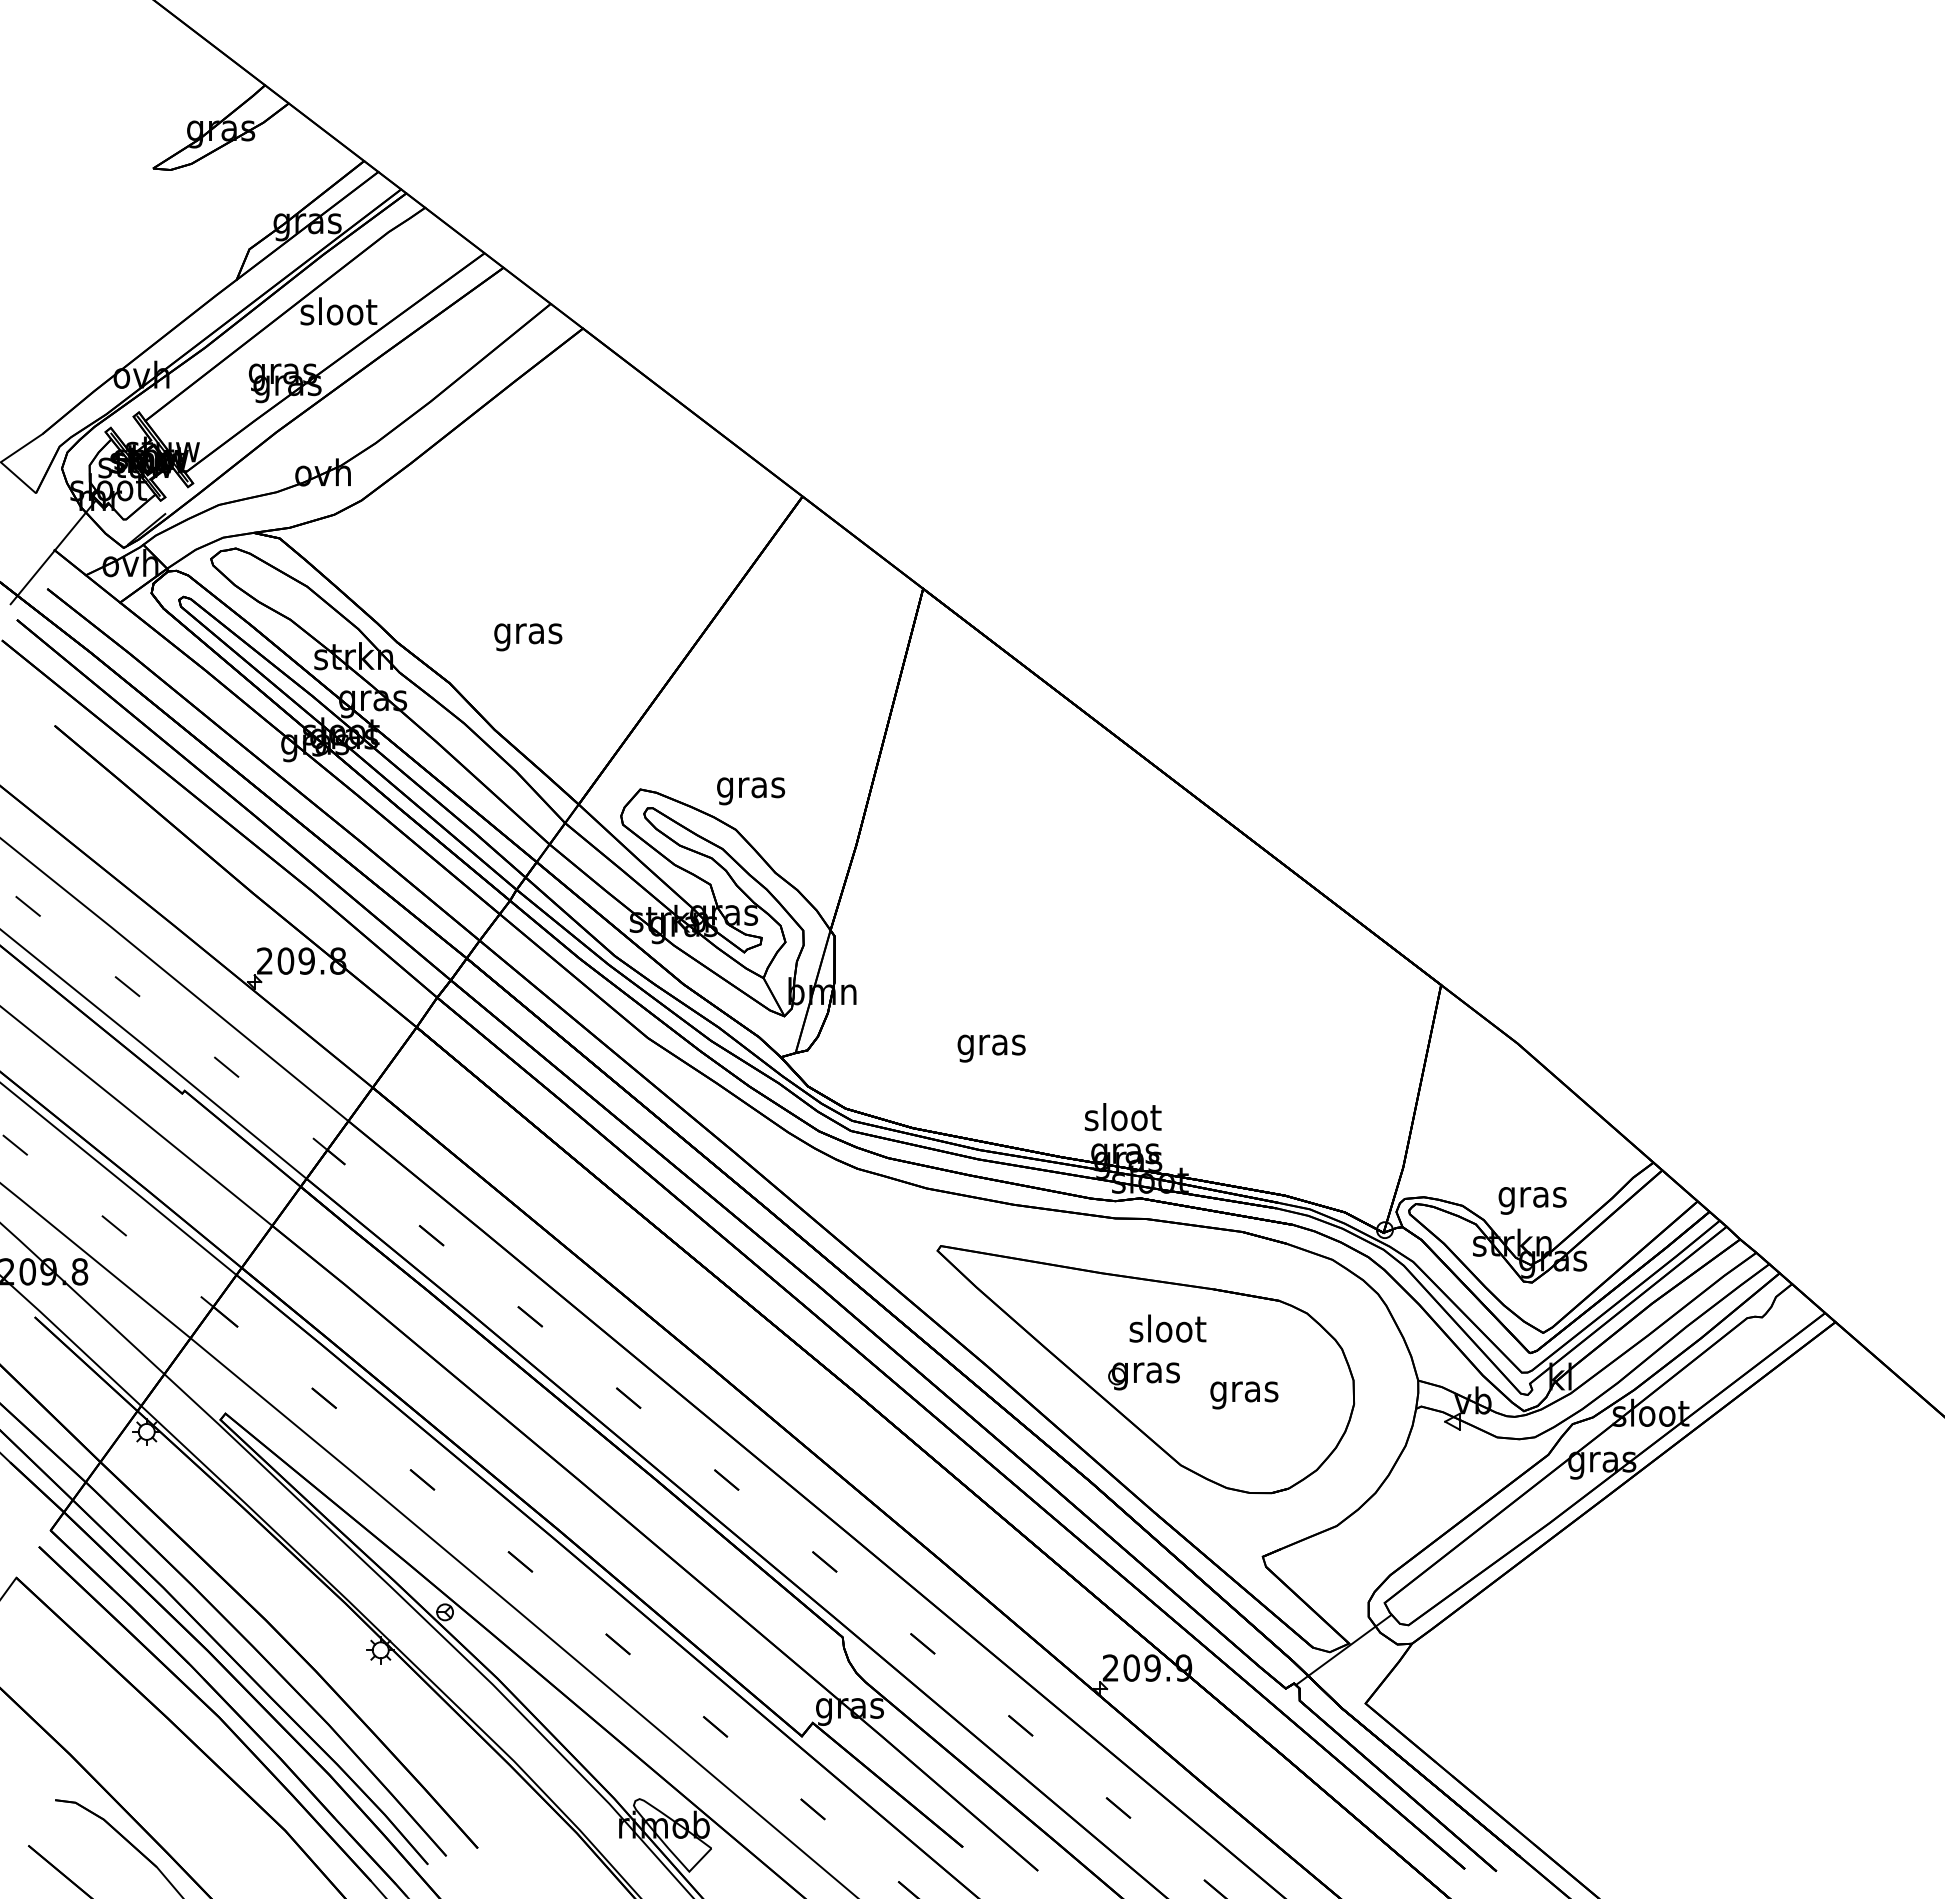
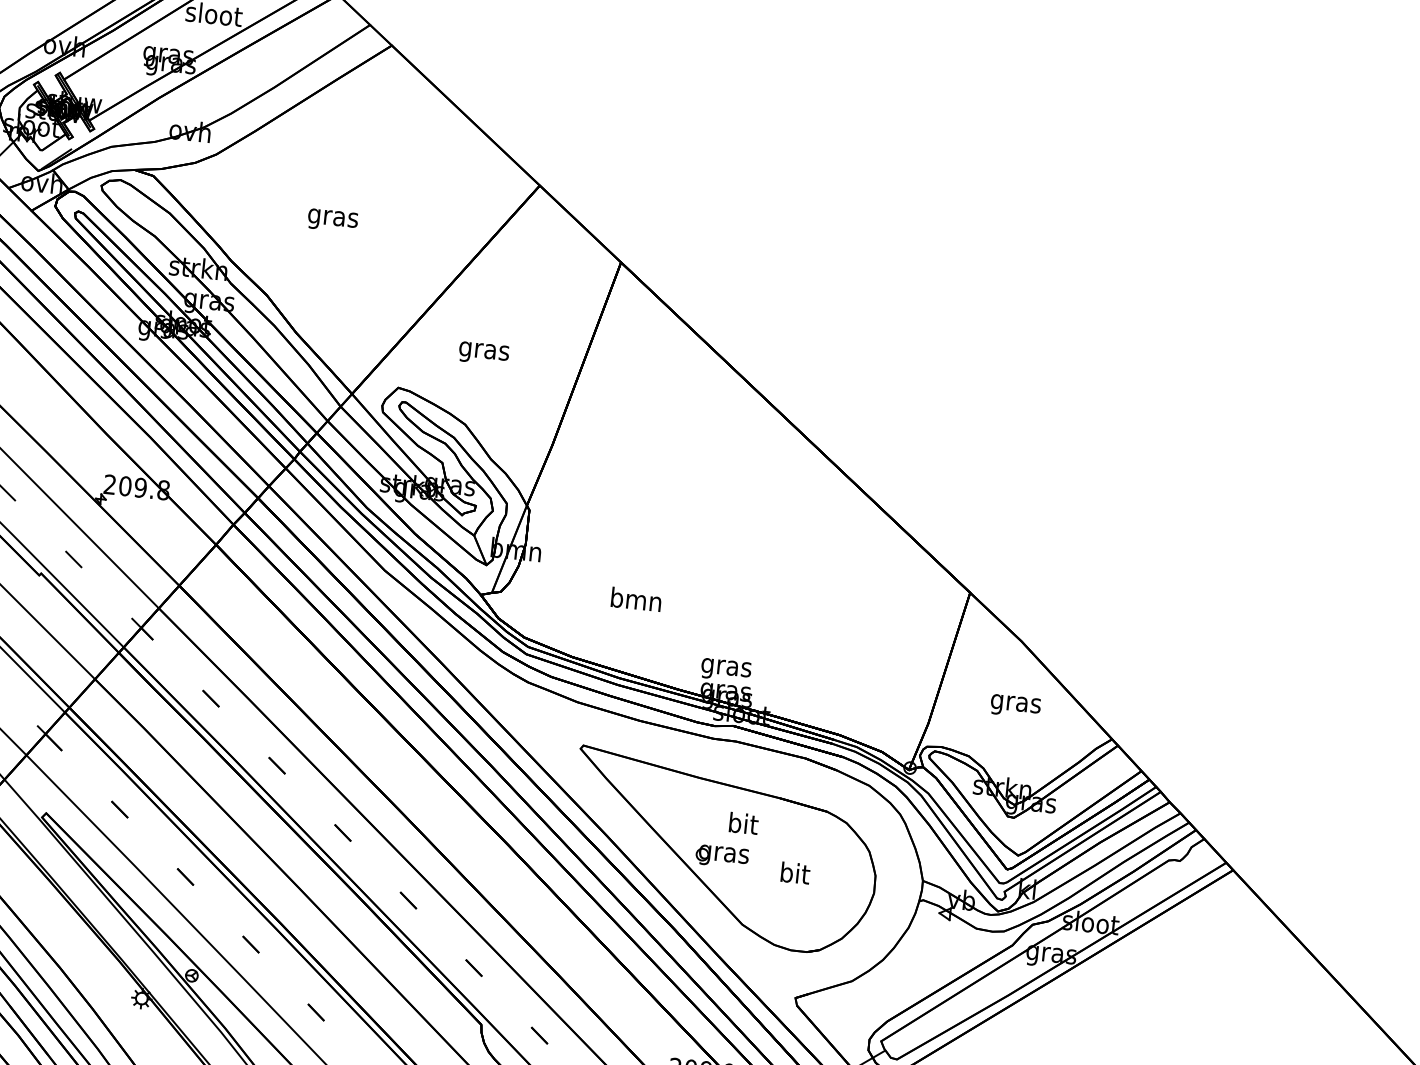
text: (528, 637) -> (333, 220), moved
text: (751, 791) -> (484, 353), moved
text: (991, 1044) -> (636, 601), gras -> bmn
text: (1122, 1120) -> (726, 667), sloot -> gras
text: (1532, 1200) -> (1015, 706), moved
text: (1167, 1328) -> (743, 823), sloot -> bit
text: (1244, 1391) -> (794, 875), gras -> bit

